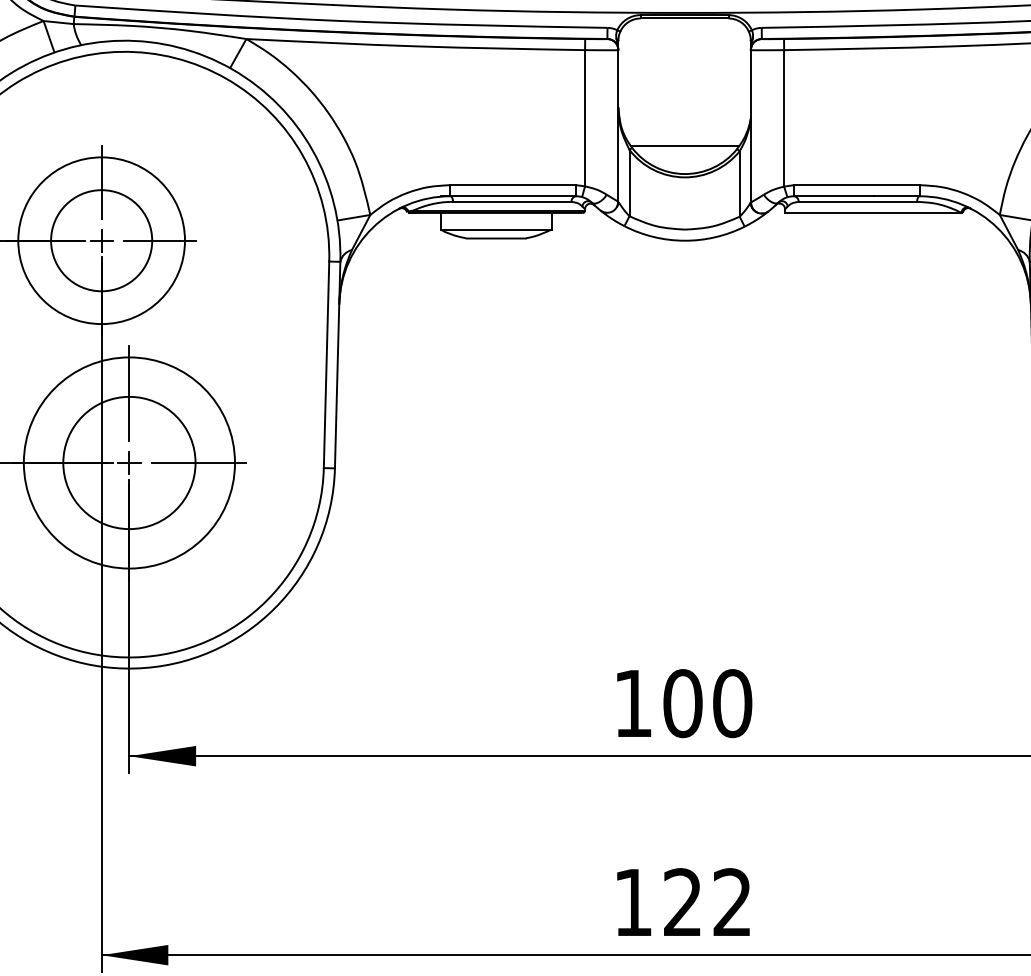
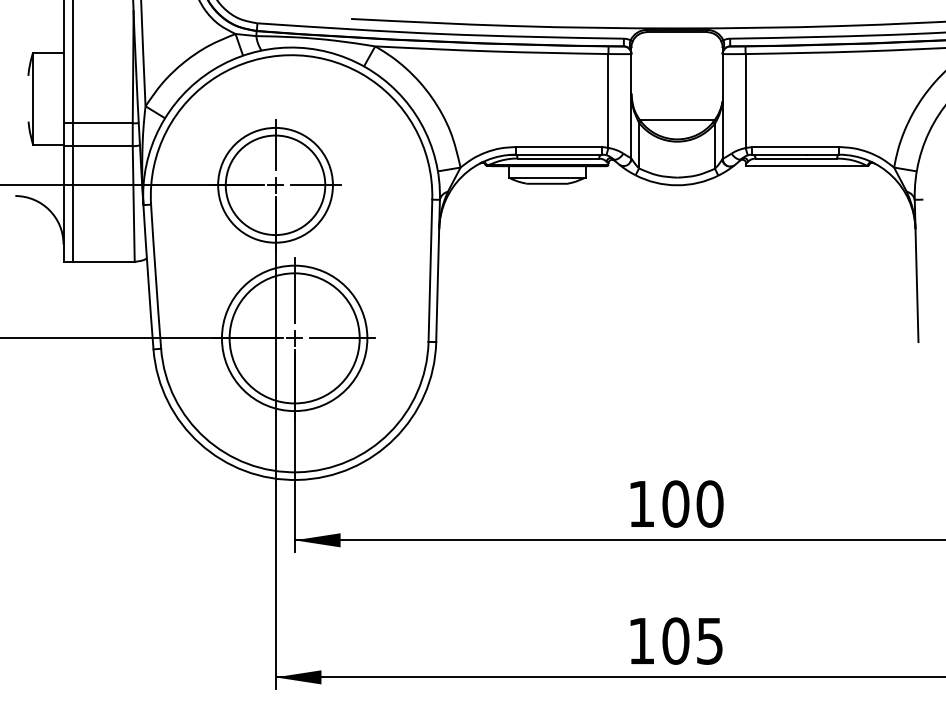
circle: (101, 241) -> (275, 185), size x1.43
circle: (129, 463) -> (294, 338), size x1.43
text: (707, 901) -> (692, 640), 122 -> 105

